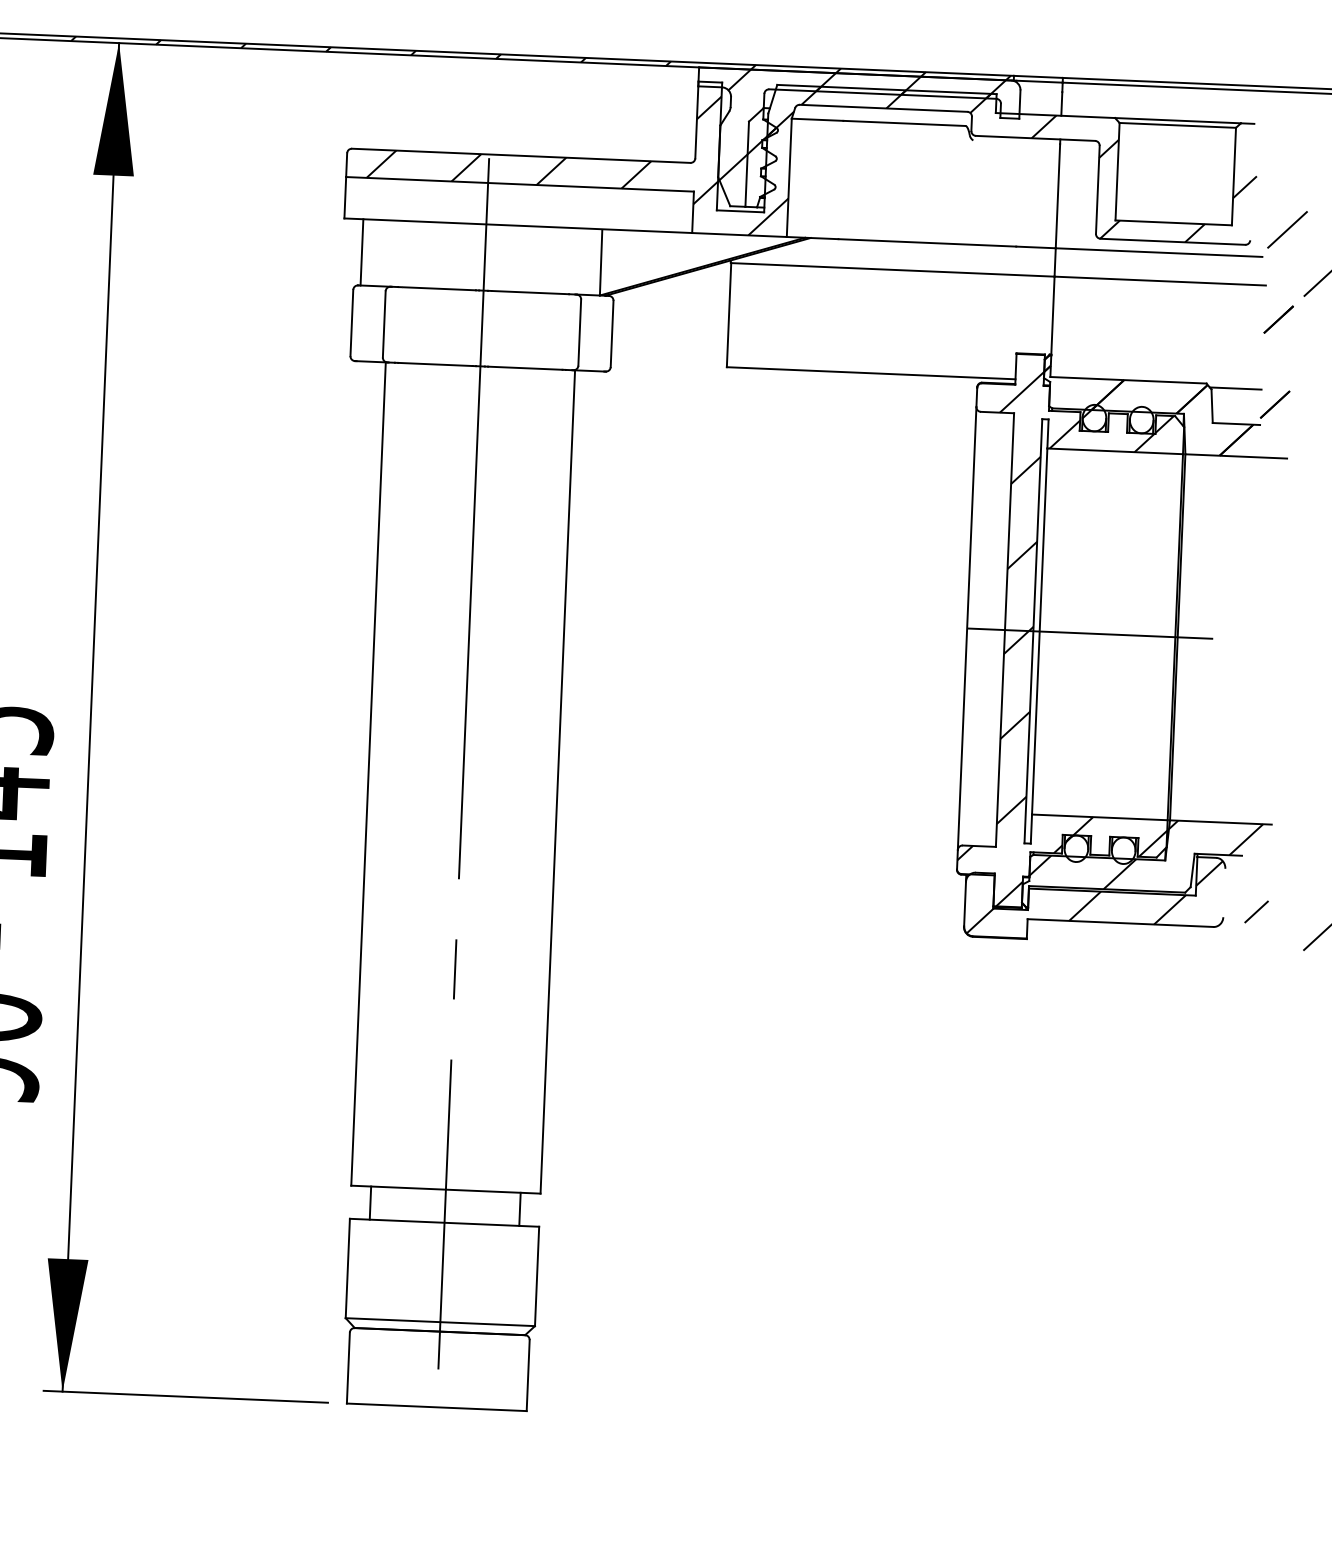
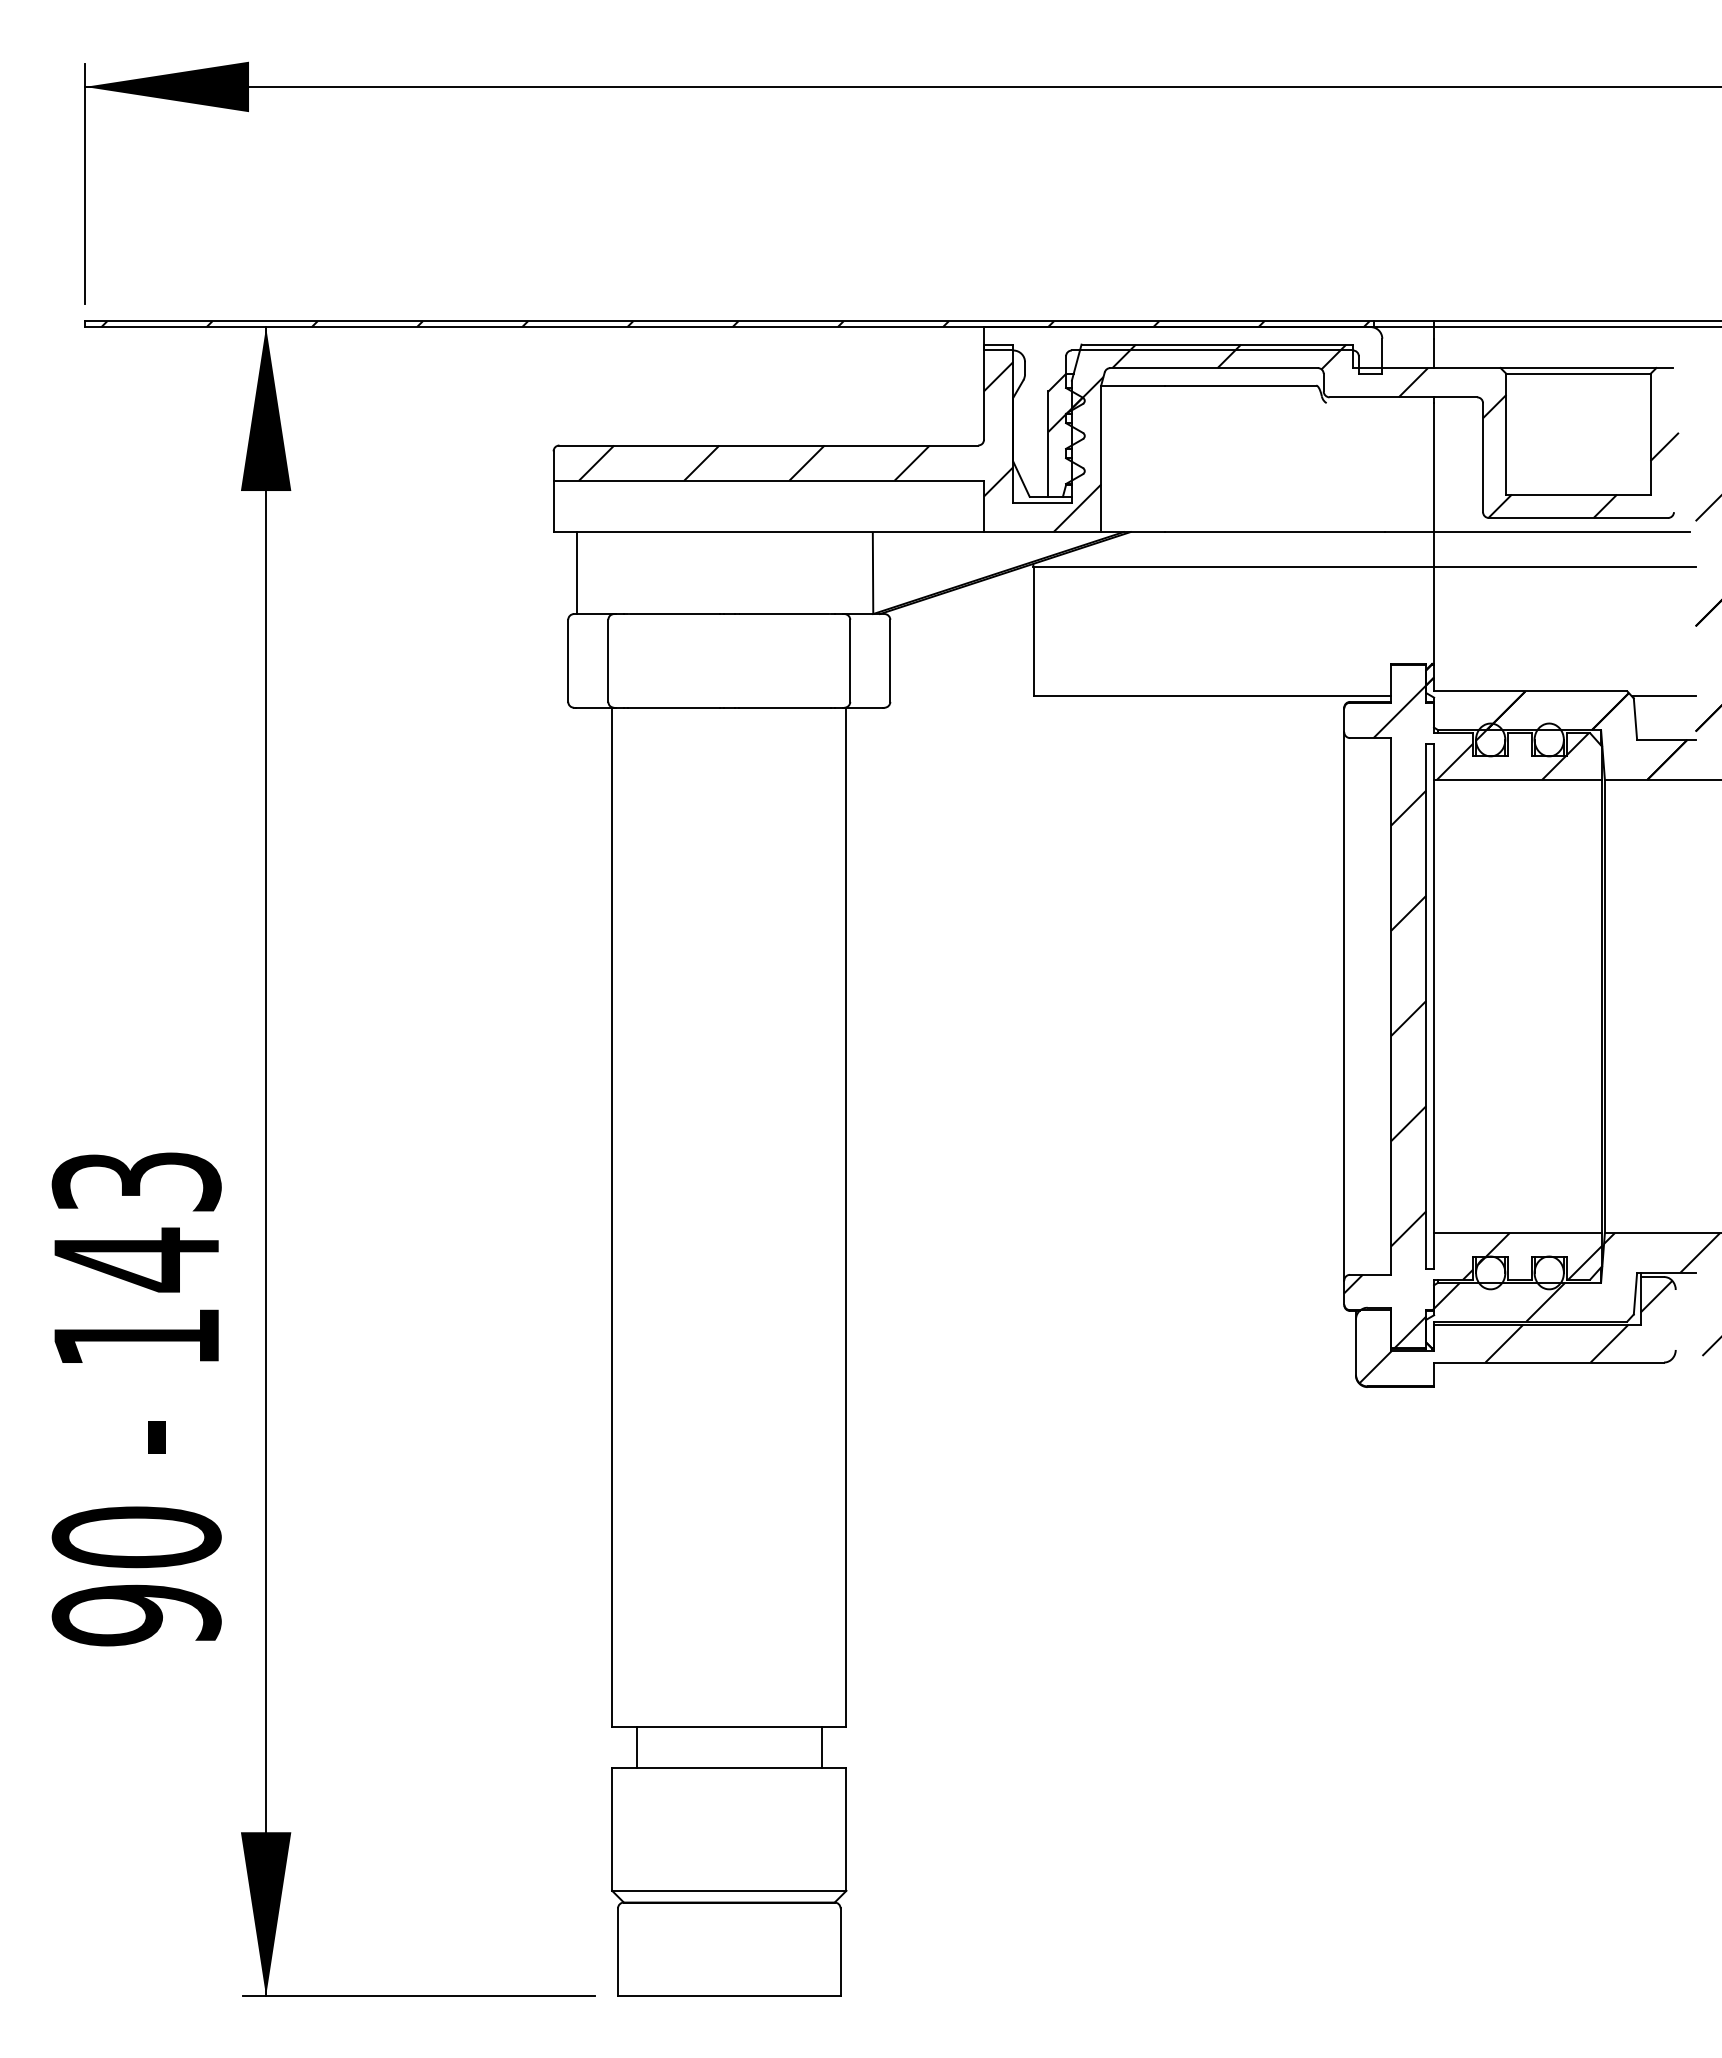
hatch: (862, 130) -> (1189, 396), removed
line: (1090, 633) -> (1496, 1006), removed
line: (463, 763) -> (729, 1199), removed

